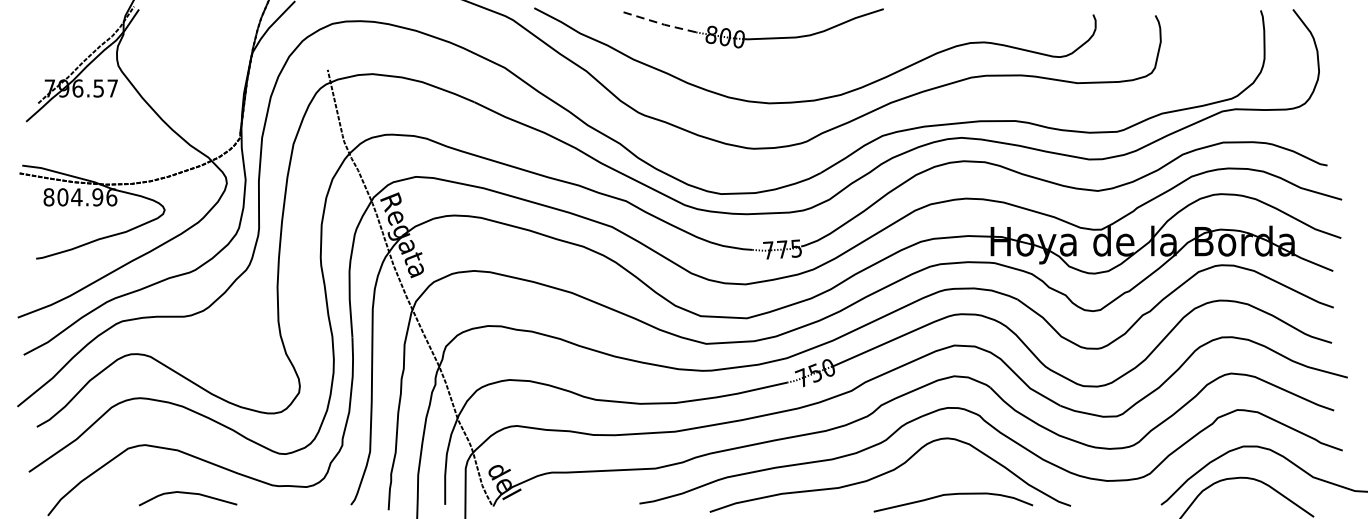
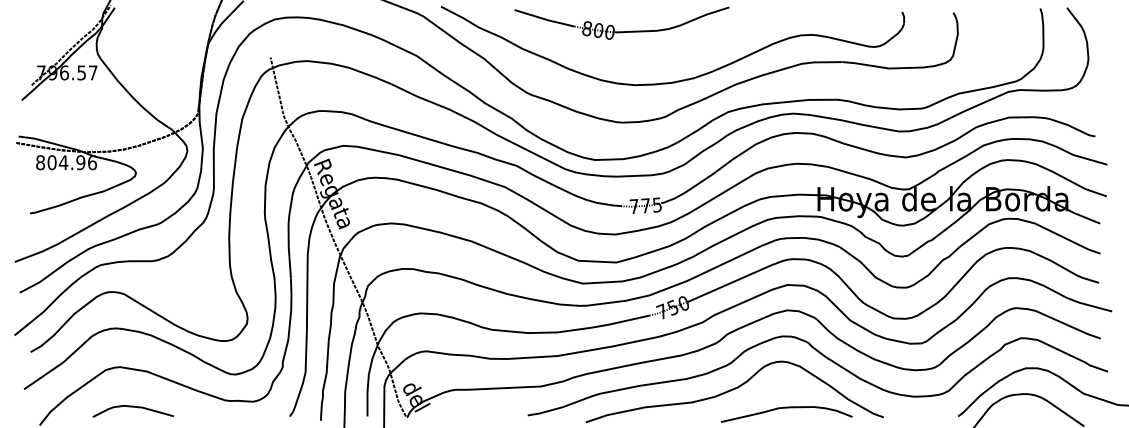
line: (659, 23) -> (544, 19), dashed -> solid
curve: (187, 494) -> (132, 407), moved

